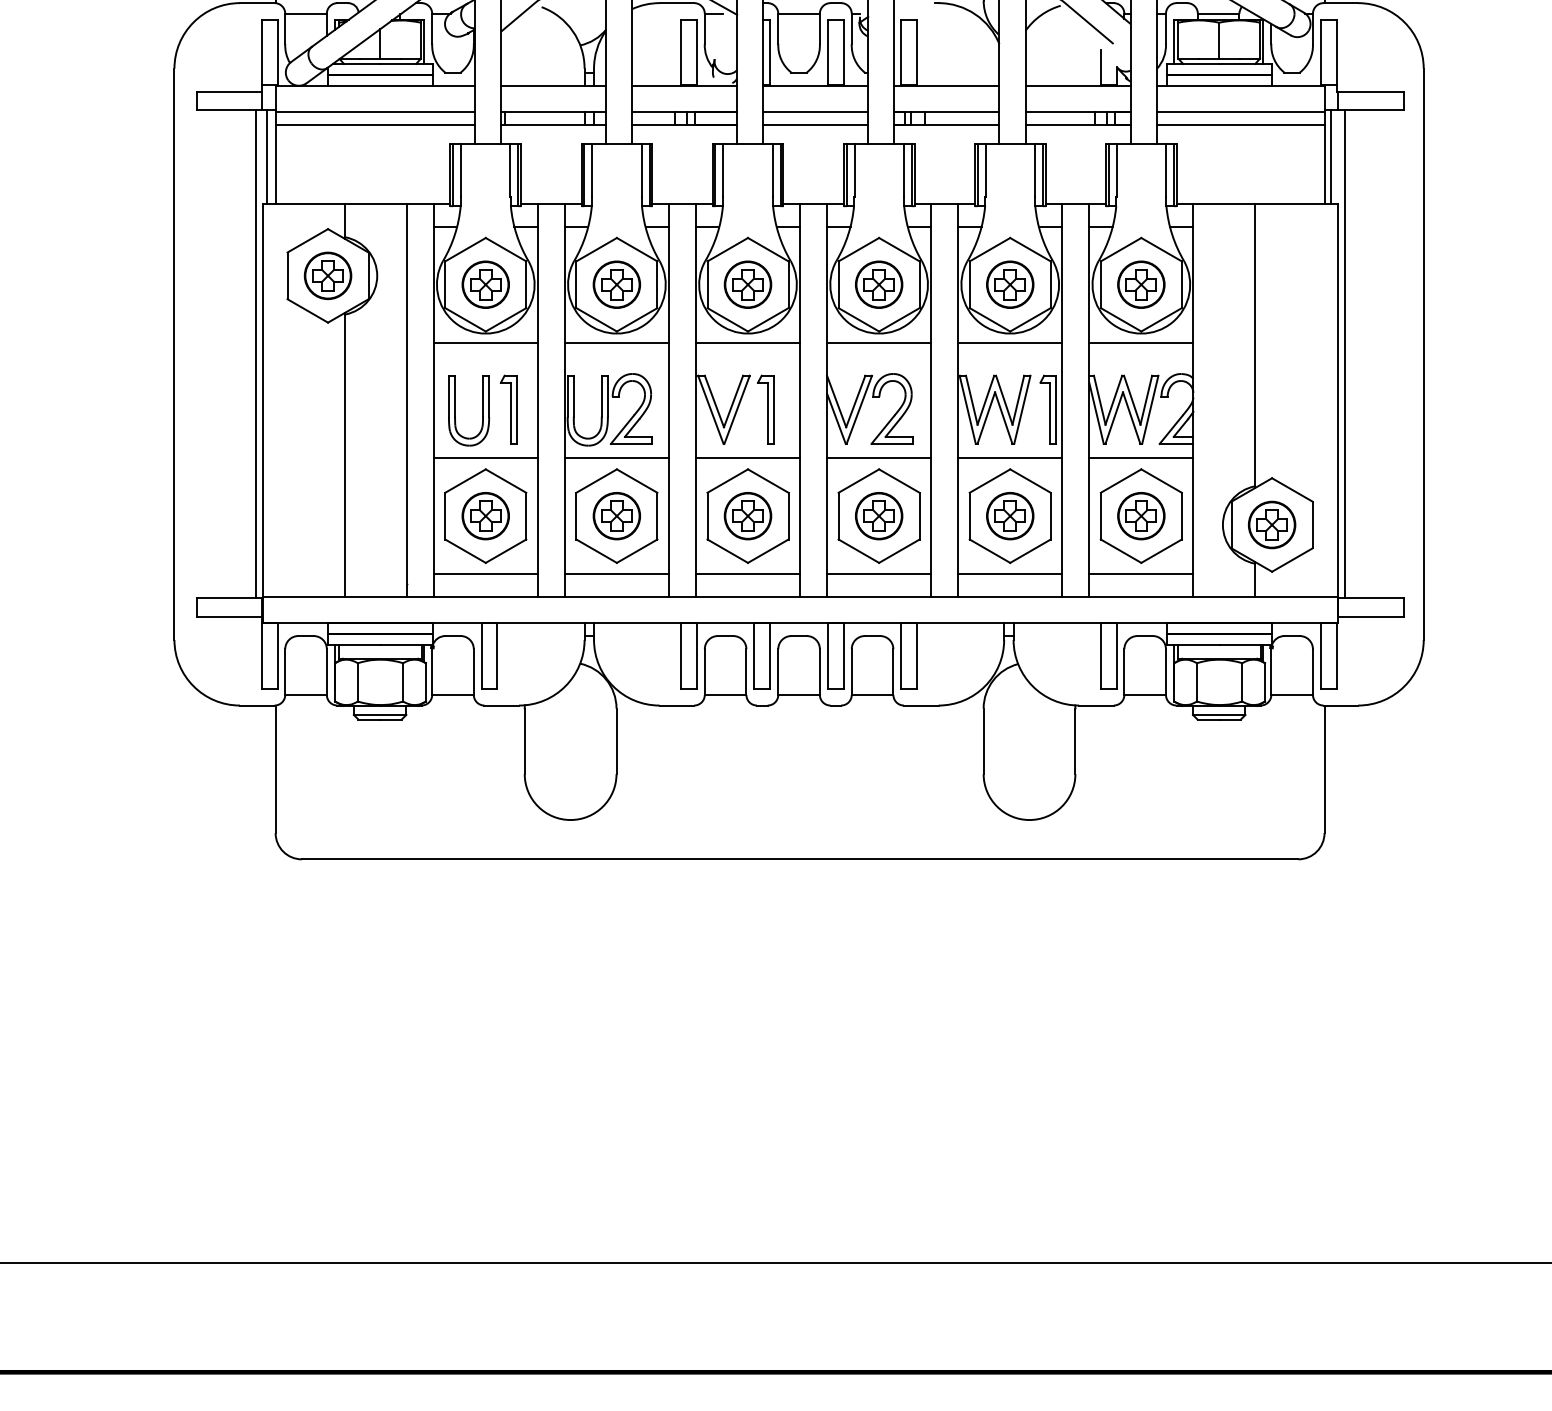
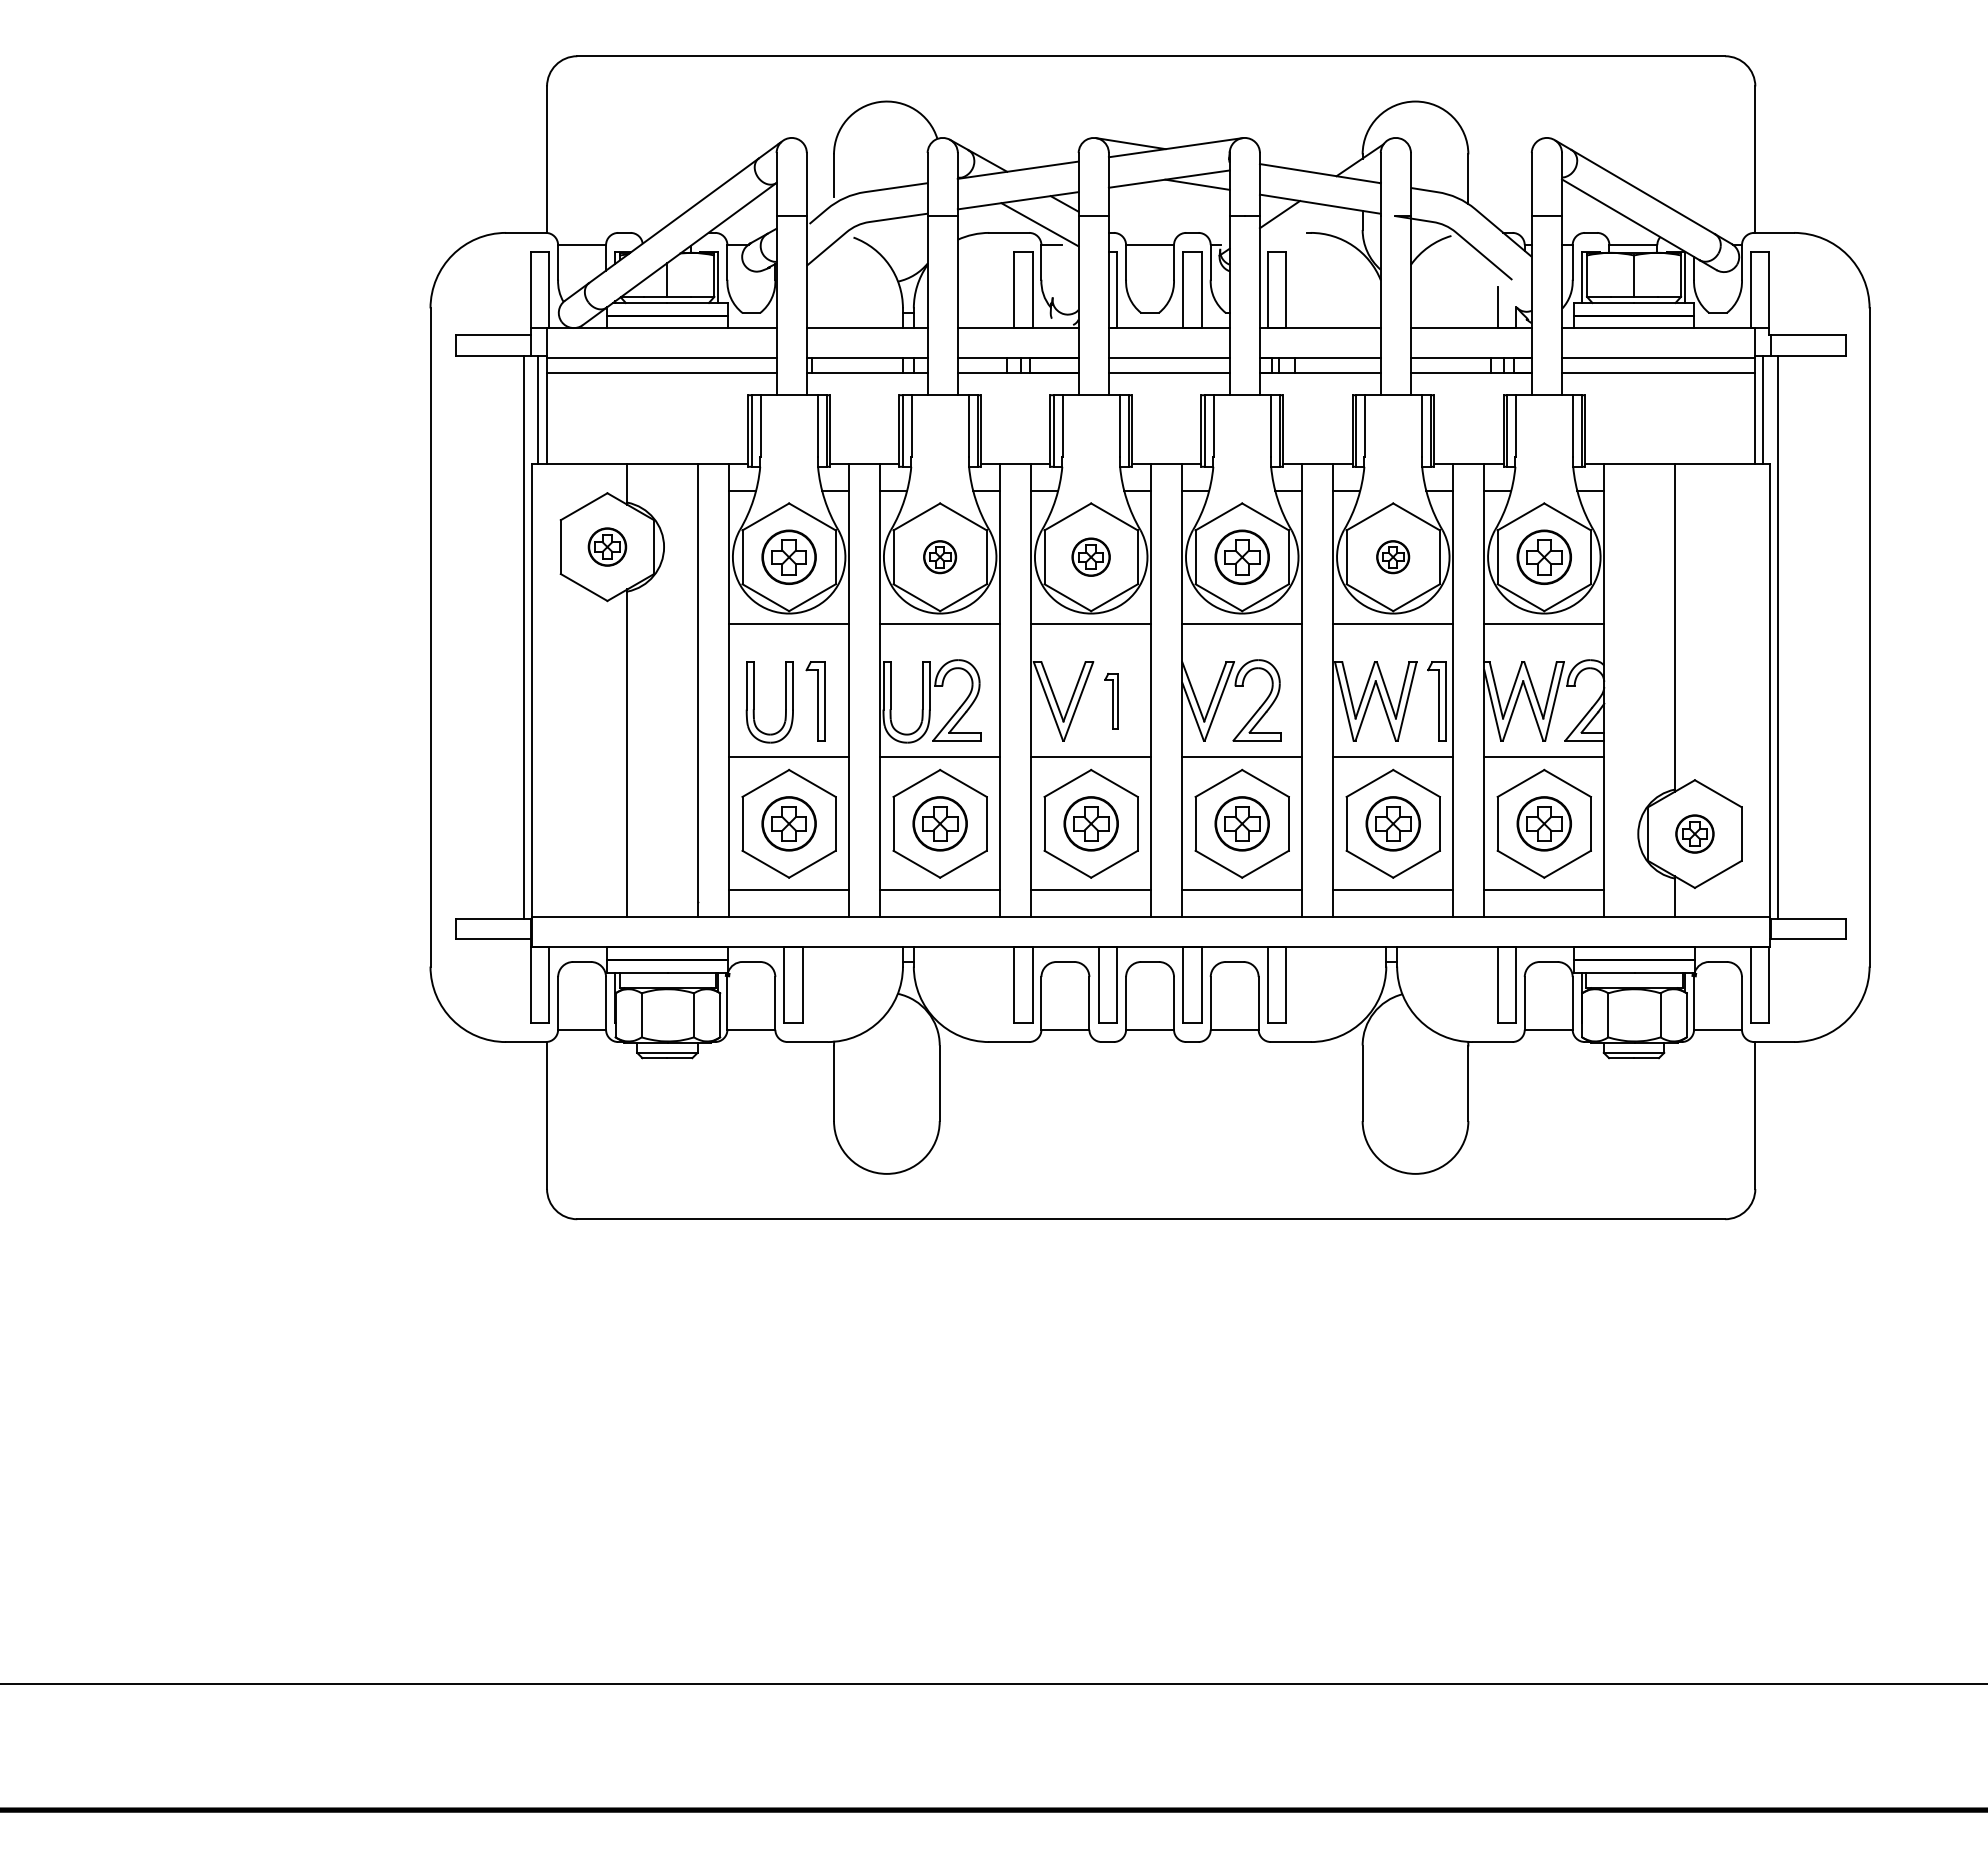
part: (328, 275) -> (607, 546), size x0.7
part: (616, 284) -> (939, 556), size x0.6
part: (747, 284) -> (1090, 556), size x0.7
part: (1009, 284) -> (1392, 556), size x0.6
part: (765, 409) -> (1111, 701), size x0.7
part: (1271, 524) -> (1694, 833), size x0.7

